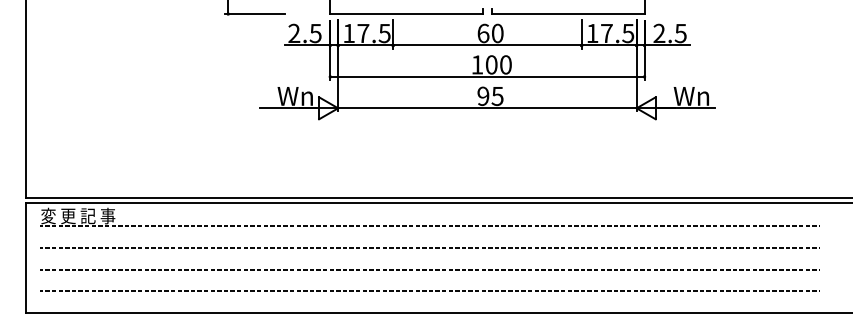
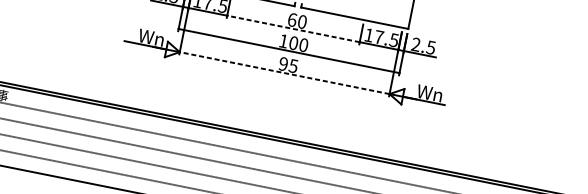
line: (486, 45) -> (292, 28), solid -> dashed
line: (486, 108) -> (283, 73), solid -> dashed

